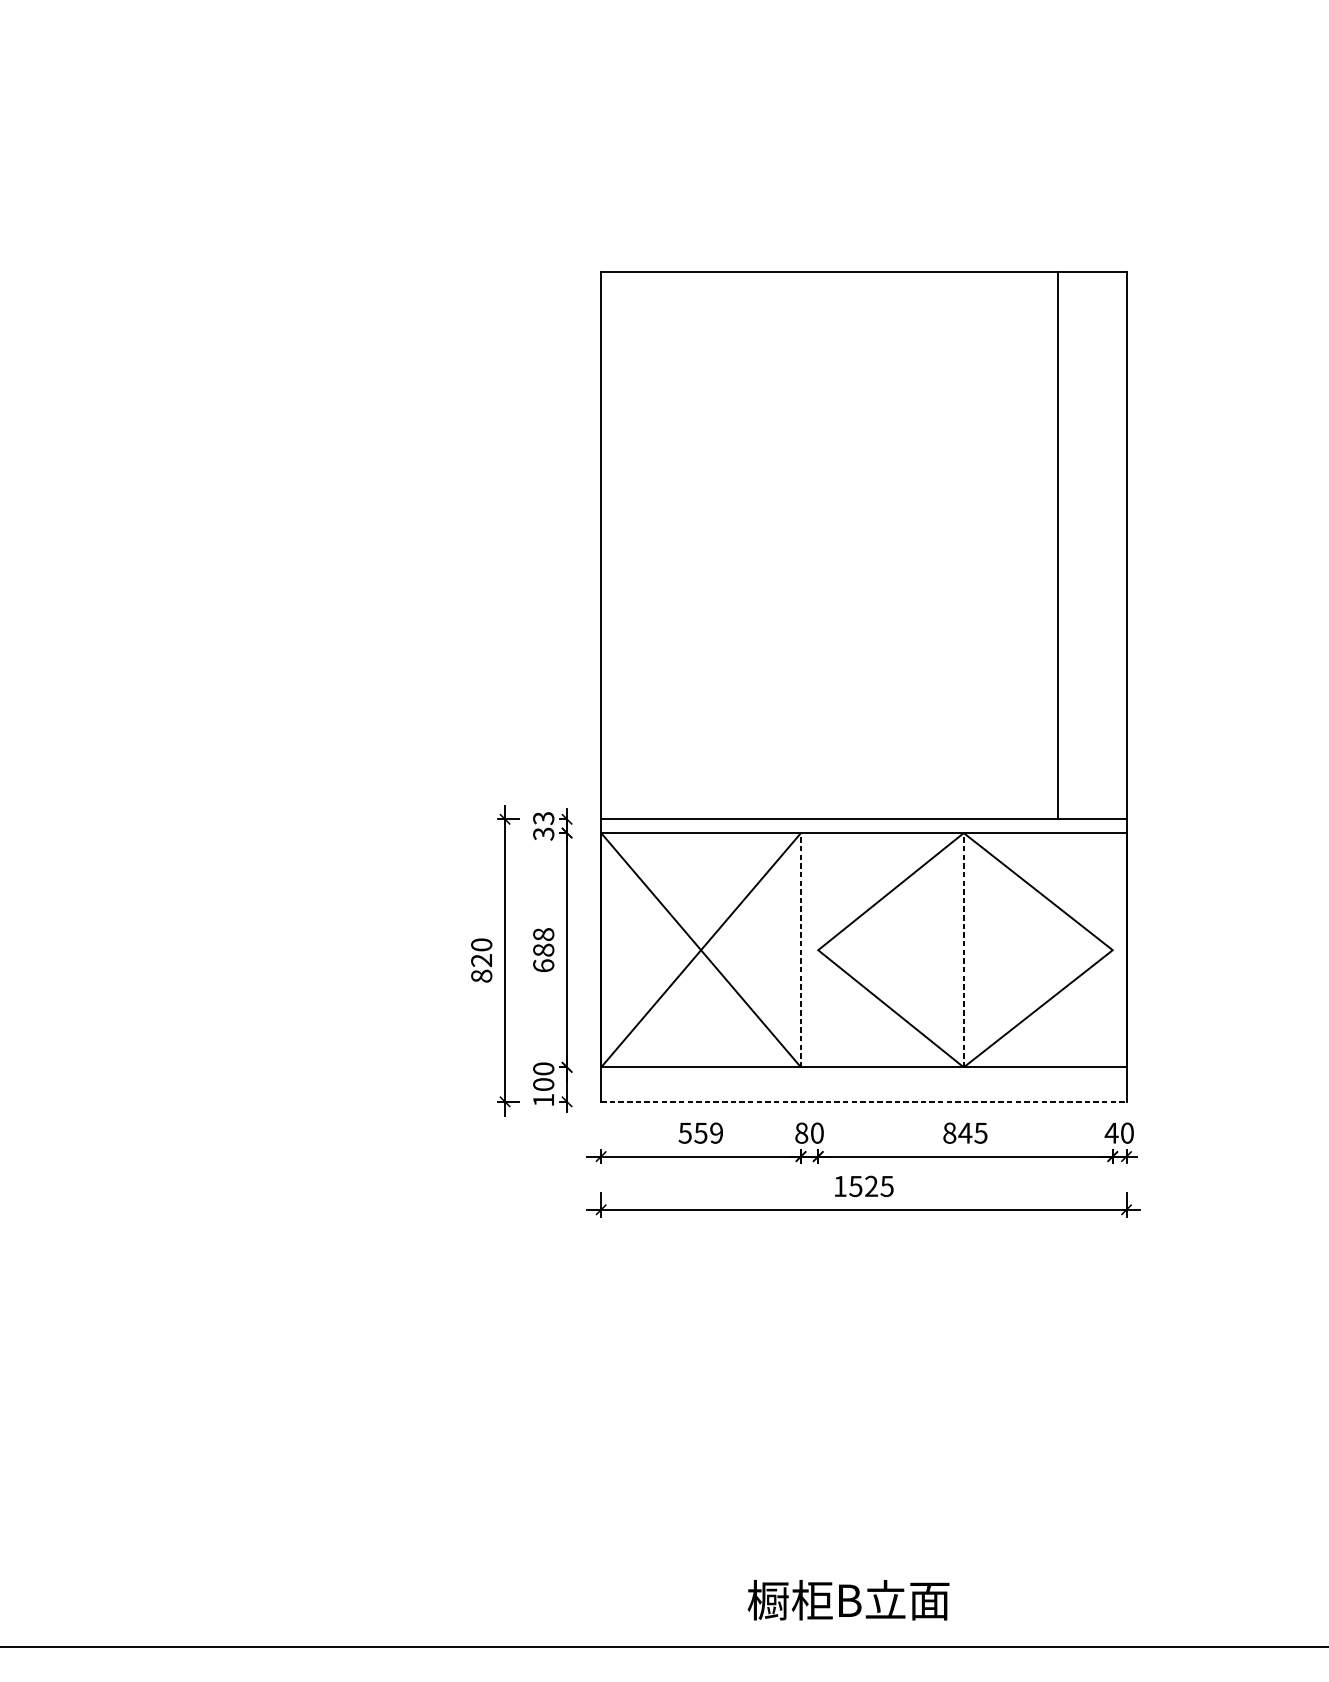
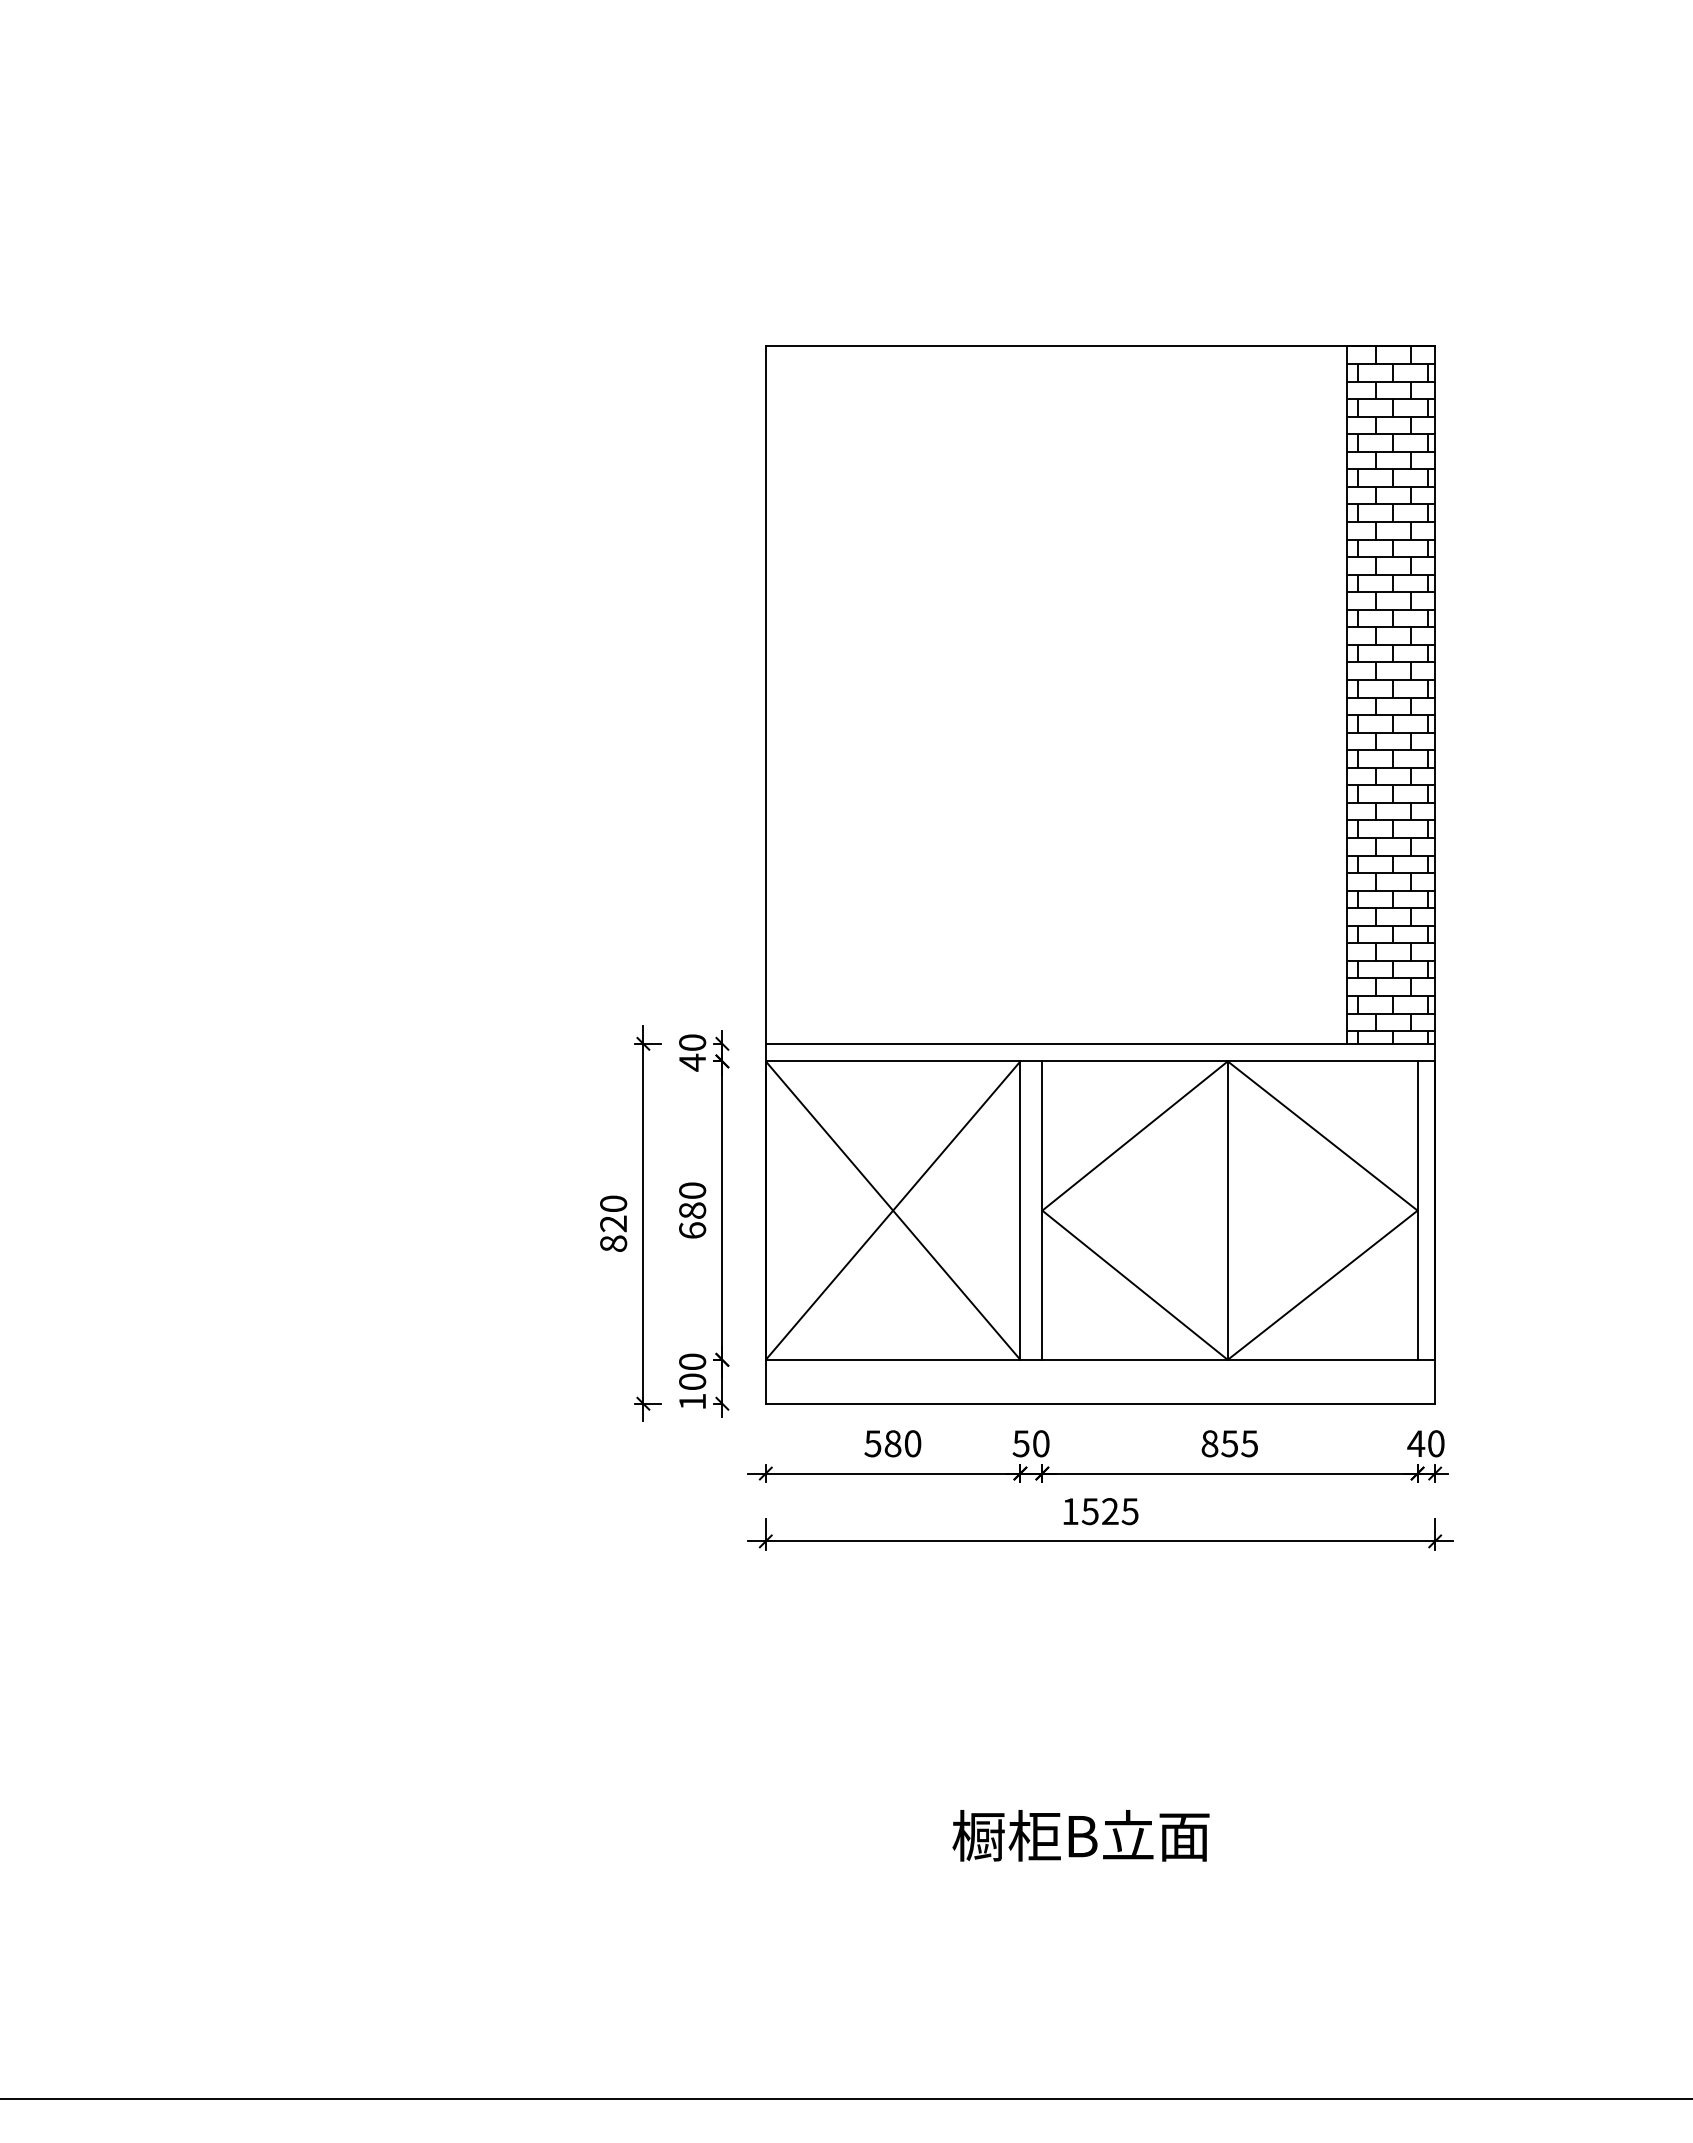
hatch: (1092, 545) -> (1391, 694), added
text: (543, 826) -> (692, 1052), 33 -> 40
text: (543, 934) -> (692, 1190), 688 -> 680
line: (801, 950) -> (1020, 1210), dashed -> solid
line: (818, 950) -> (1042, 1210), added
line: (963, 950) -> (1227, 1210), dashed -> solid
line: (1112, 950) -> (1417, 1210), added
line: (863, 1101) -> (1100, 1403), dashed -> solid
text: (708, 1132) -> (902, 1443), 559 -> 580
text: (801, 1132) -> (1020, 1443), 80 -> 50
text: (965, 1132) -> (1229, 1443), 845 -> 855
text: (848, 1599) -> (1080, 1835), moved

